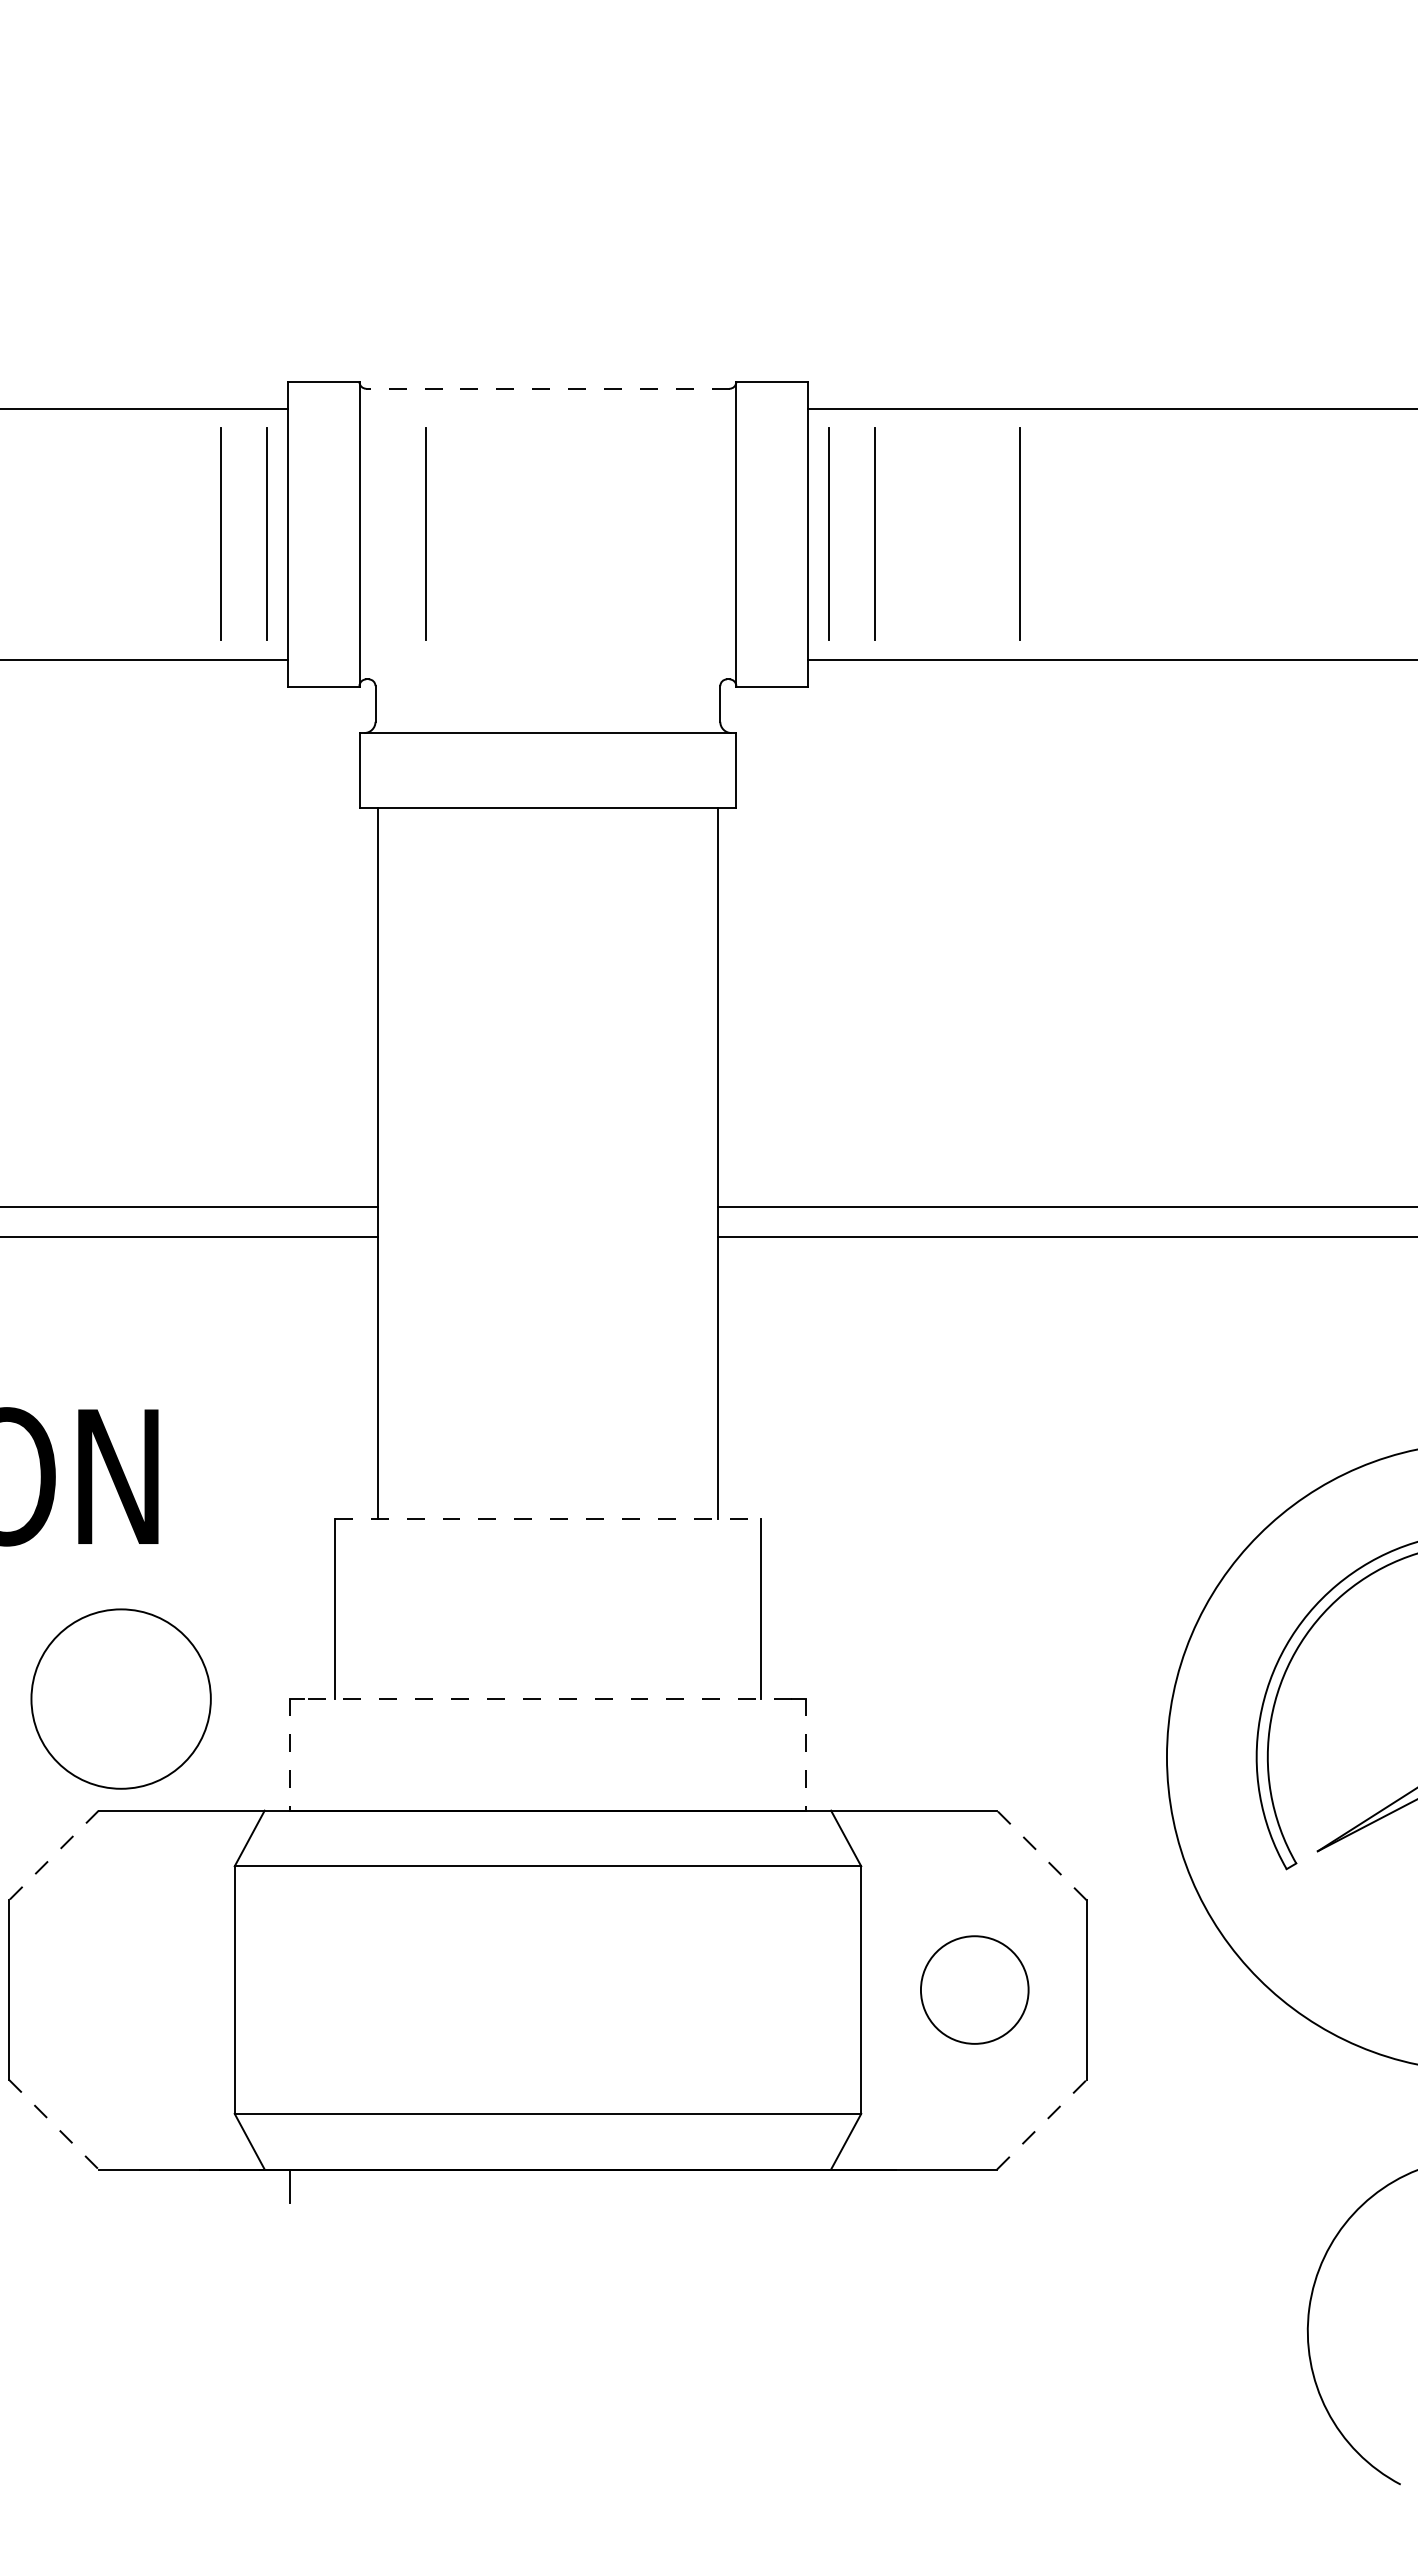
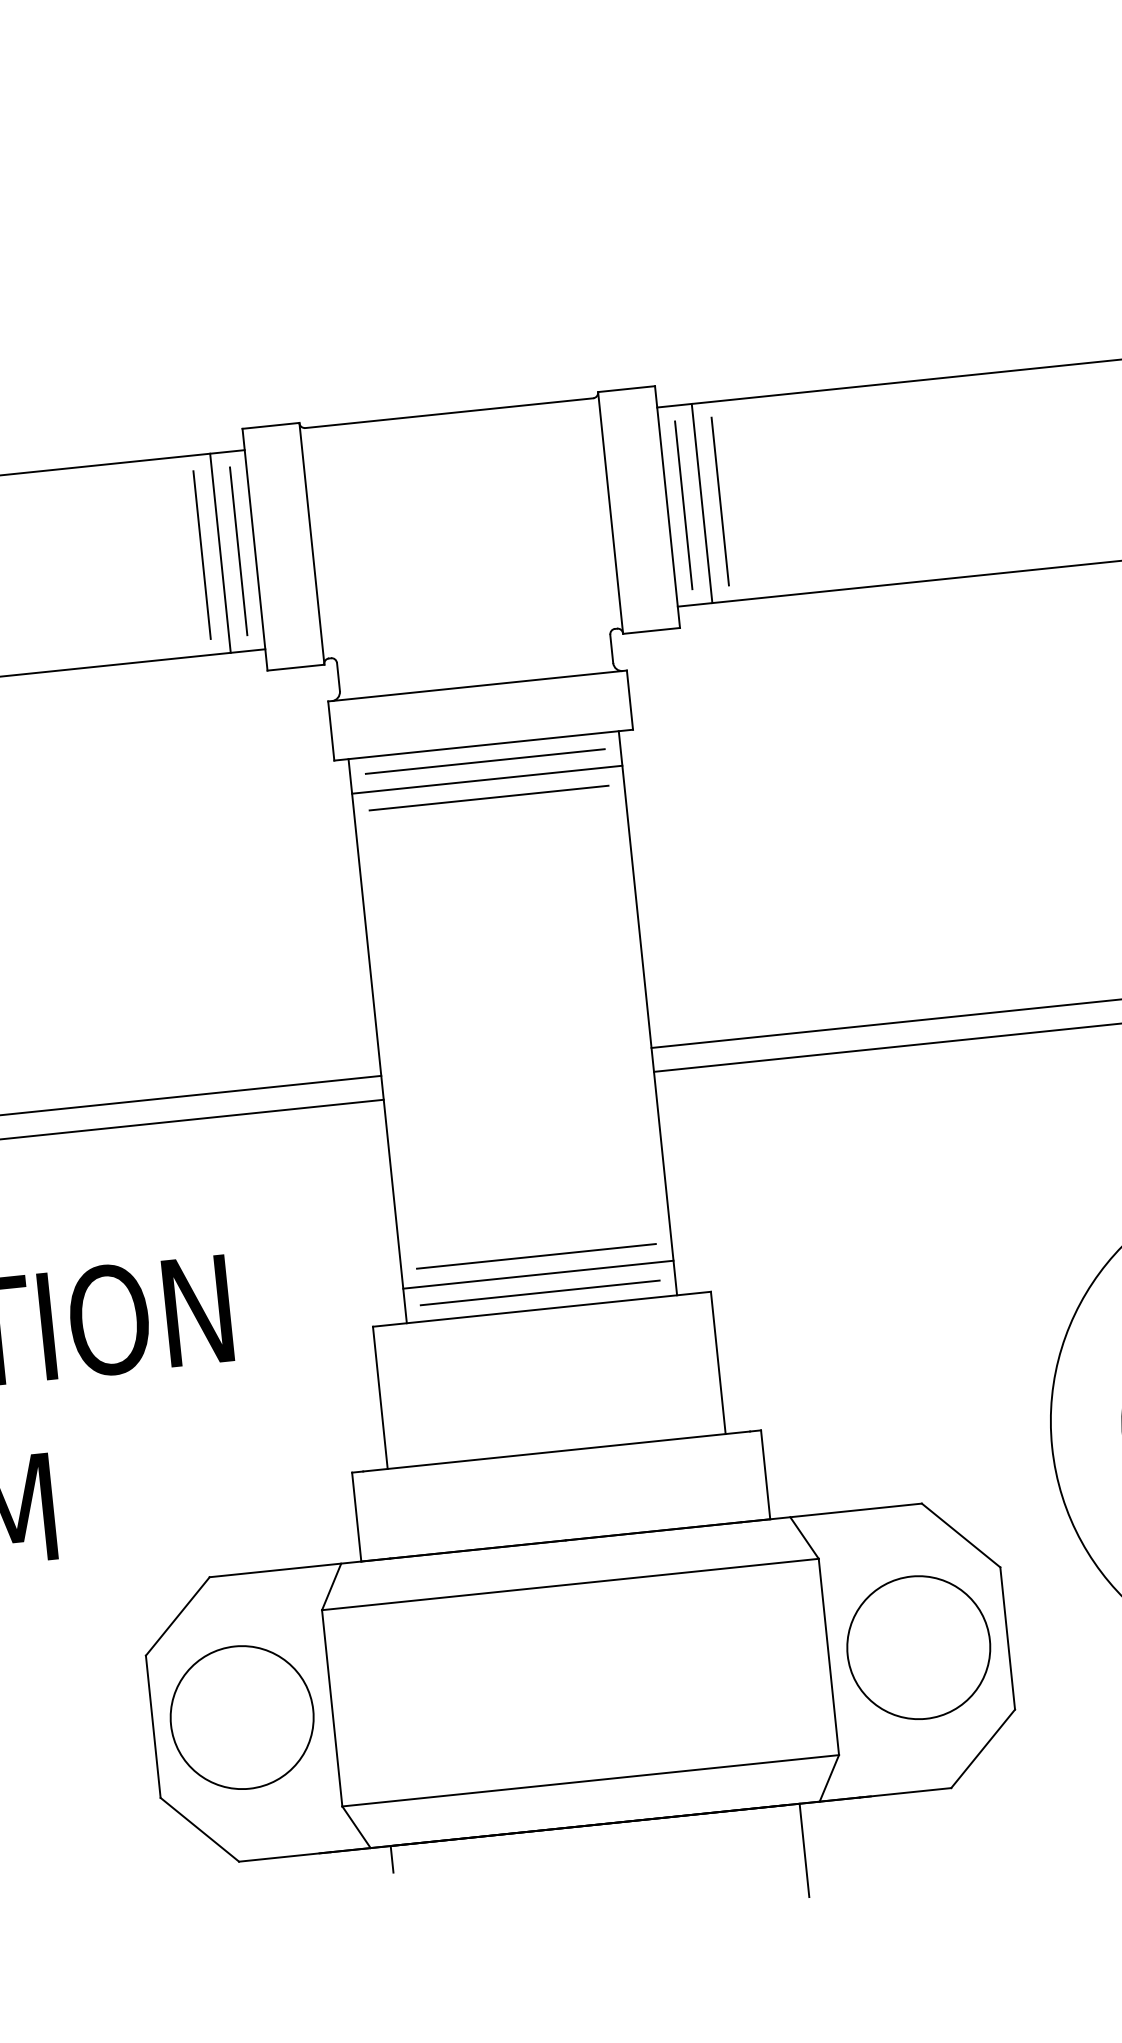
line: (547, 388) -> (448, 412), dashed -> solid
line: (244, 533) -> (220, 552), added
line: (425, 533) -> (364, 537), removed
line: (851, 533) -> (701, 503), added
line: (1019, 533) -> (835, 489), removed
line: (547, 828) -> (484, 761), added
line: (547, 851) -> (486, 780), added
line: (547, 874) -> (488, 798), added
line: (547, 1452) -> (536, 1256), added
line: (547, 1475) -> (538, 1274), added
line: (547, 1498) -> (539, 1292), added
line: (548, 1519) -> (542, 1309), dashed -> solid
circle: (120, 1698) -> (241, 1717), moved
line: (547, 1698) -> (556, 1451), dashed -> solid
line: (290, 1755) -> (357, 1517), dashed -> solid
line: (805, 1755) -> (765, 1475), dashed -> solid
line: (53, 1855) -> (177, 1616), dashed -> solid
line: (1041, 1855) -> (960, 1535), dashed -> solid
circle: (974, 1989) -> (918, 1647), size x1.67
line: (1042, 2124) -> (983, 1748), dashed -> solid
line: (54, 2125) -> (200, 1830), dashed -> solid
line: (805, 2228) -> (804, 1850), added

